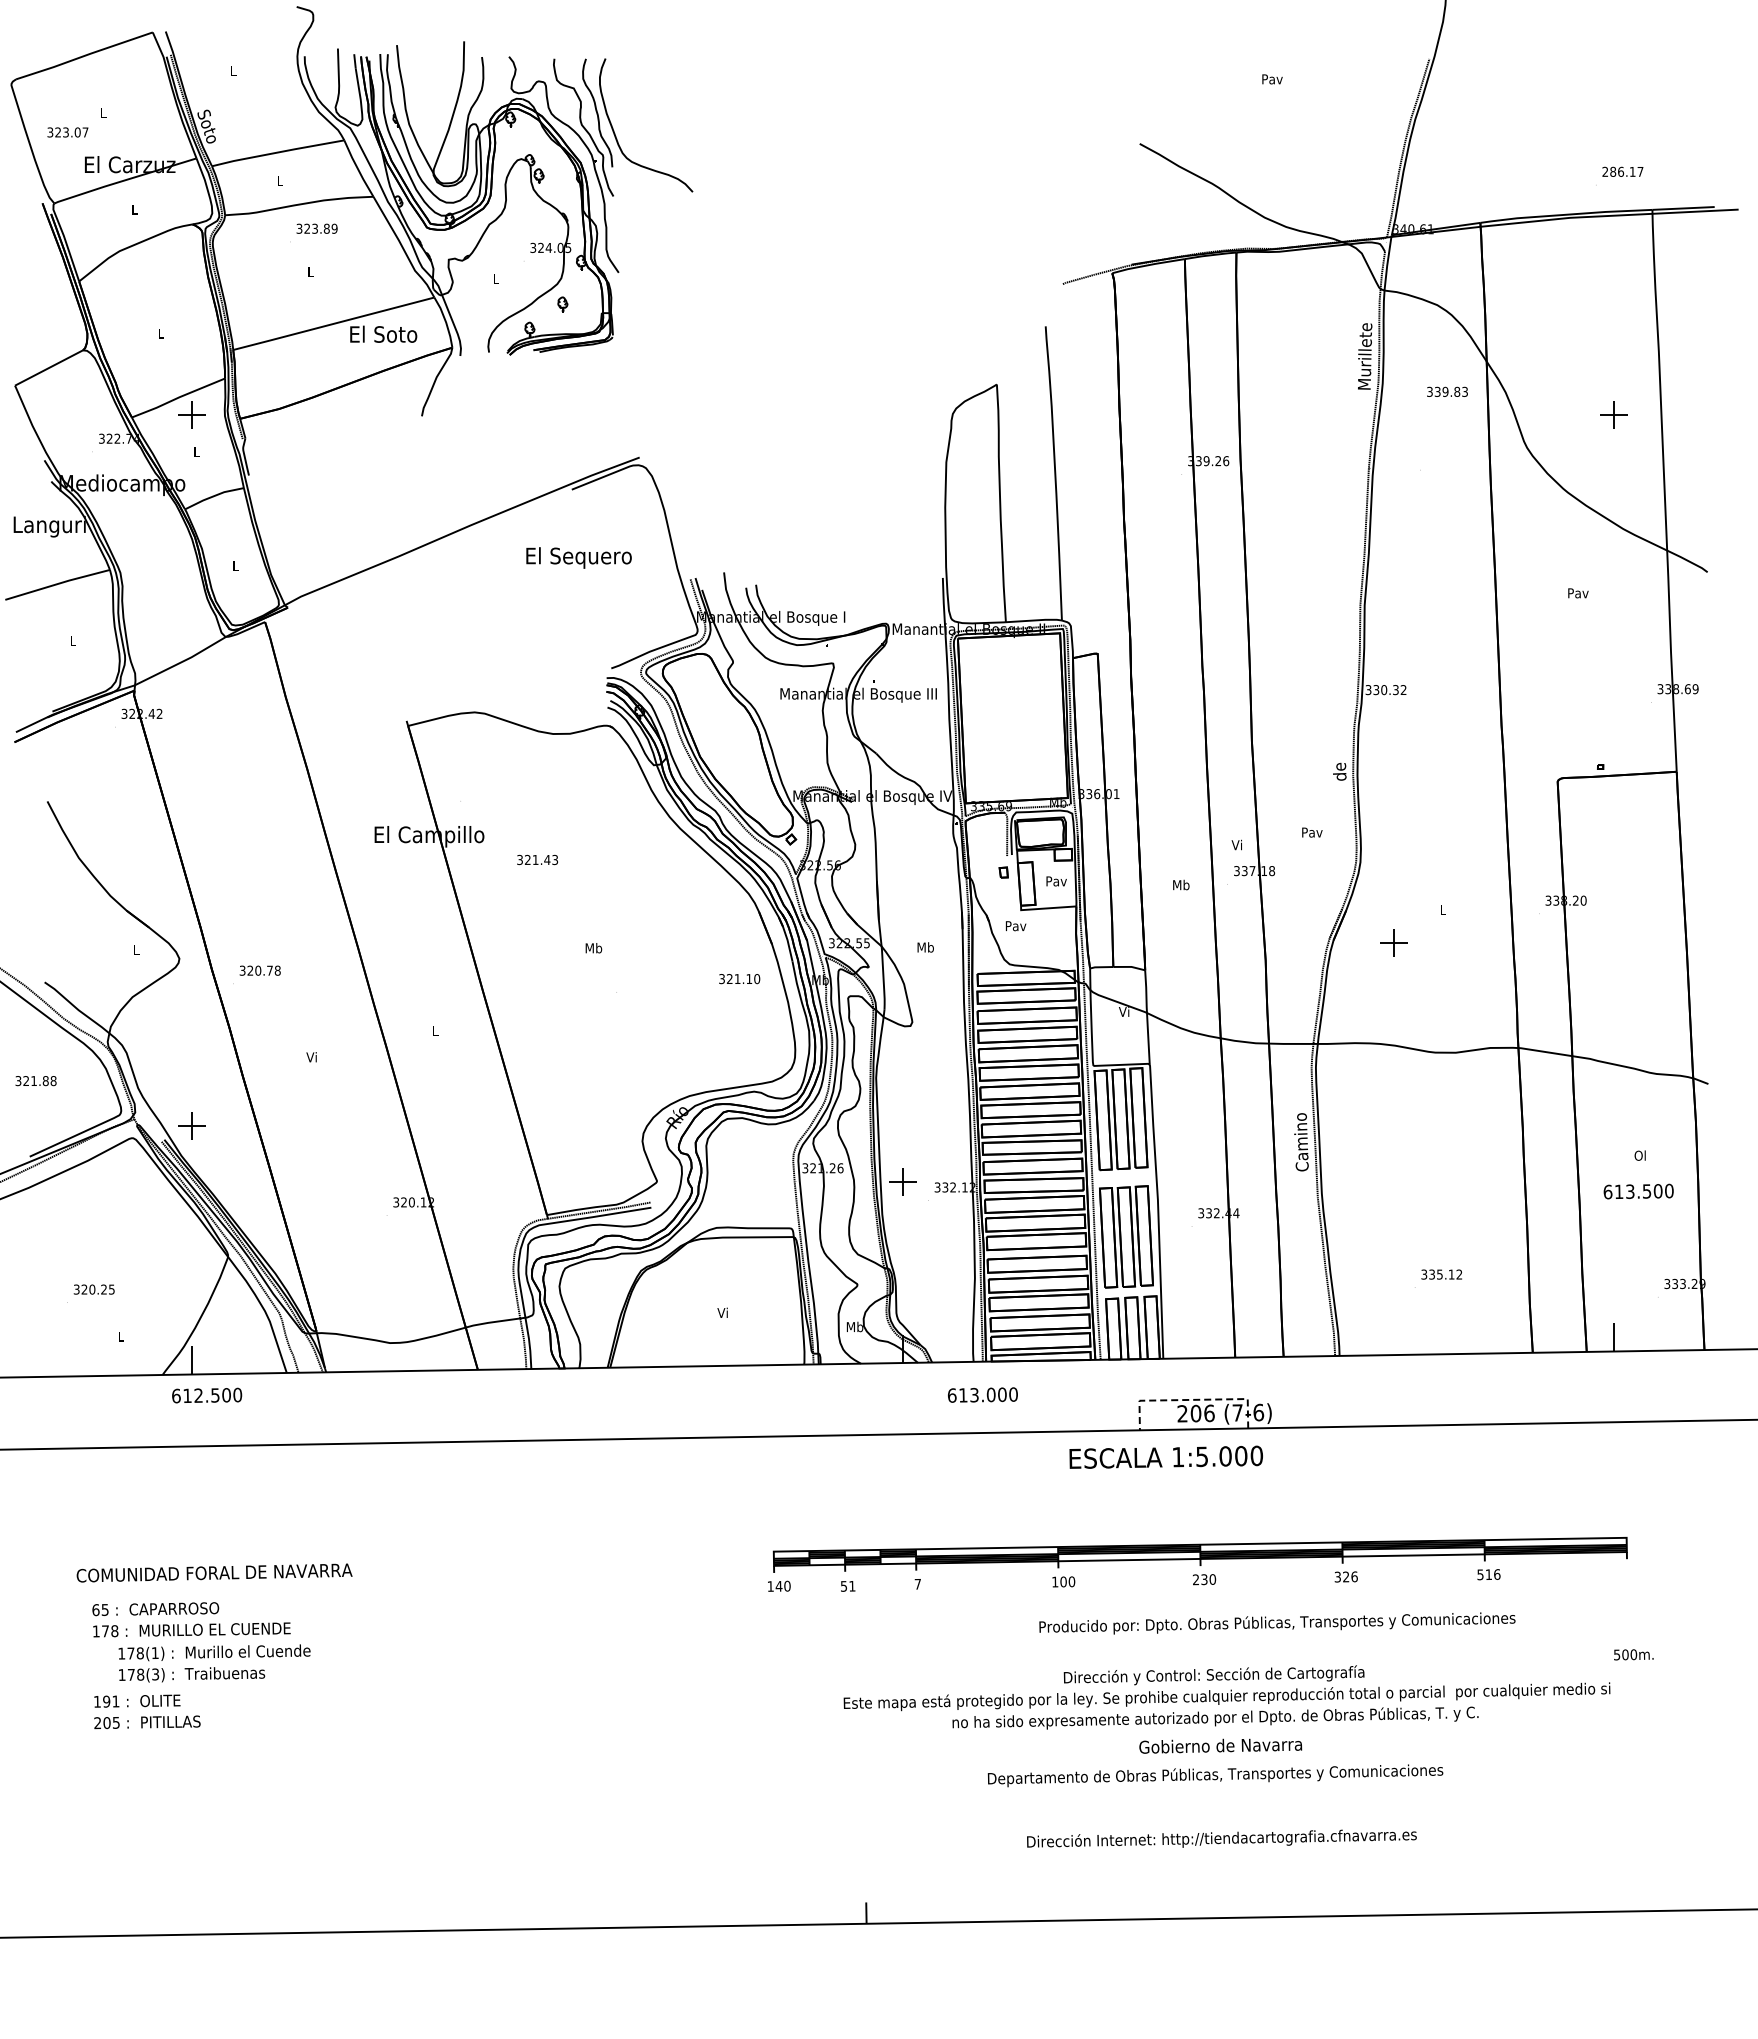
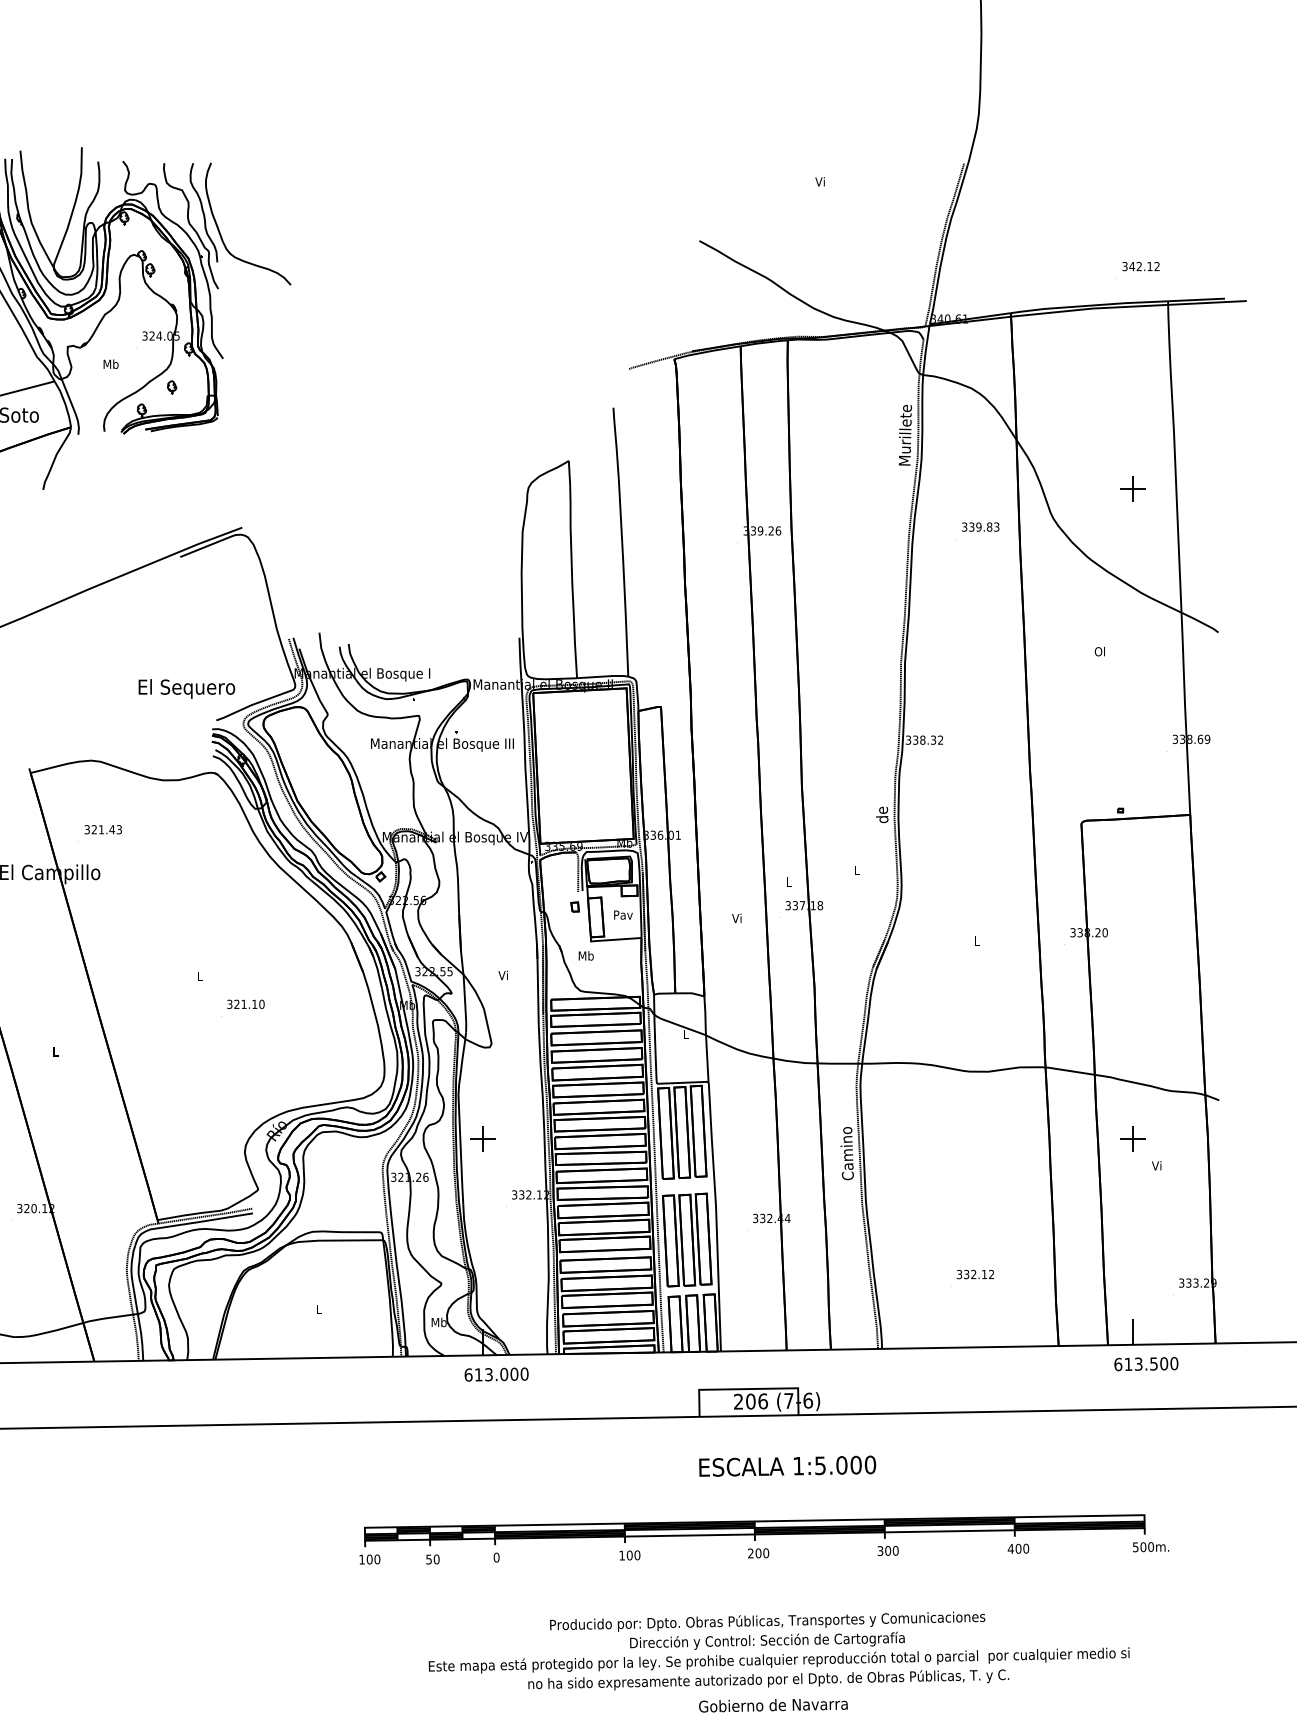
text: (1272, 79) -> (820, 182), Pav -> Vi
text: (1622, 171) -> (1140, 266), 286.17 -> 342.12
text: (496, 278) -> (111, 364), L -> Mb
text: (1447, 391) -> (980, 526), moved
text: (578, 557) -> (186, 688), moved
text: (1578, 593) -> (1100, 651), Pav -> Ol
text: (1384, 689) -> (923, 739), 330.32 -> 338.32
text: (1312, 832) -> (857, 870), Pav -> L
text: (1236, 844) -> (787, 881), Vi -> L
text: (537, 859) -> (103, 829), moved
text: (1181, 884) -> (737, 917), Mb -> Vi
text: (1015, 925) -> (585, 955), Pav -> Mb
part: (1393, 942) -> (1132, 1138), moved
text: (925, 947) -> (503, 975), Mb -> Vi
text: (593, 948) -> (200, 976), Mb -> L
text: (739, 979) -> (245, 1004), moved
text: (1124, 1011) -> (685, 1034), Vi -> L
text: (1639, 1155) -> (1156, 1165), Ol -> Vi
part: (902, 1181) -> (482, 1138), moved
text: (1638, 1191) -> (1146, 1364), moved
text: (1439, 1274) -> (973, 1274), 335.12 -> 332.12
text: (722, 1312) -> (318, 1309), Vi -> L
text: (982, 1394) -> (496, 1374), moved
line: (1193, 1399) -> (748, 1388), dashed -> solid
text: (1165, 1456) -> (786, 1465), moved
text: (1488, 1574) -> (1018, 1548), 516 -> 400
text: (1350, 1576) -> (892, 1550), 326 -> 300
text: (1204, 1579) -> (758, 1553), 230 -> 200
text: (917, 1583) -> (496, 1556), 7 -> 0
text: (852, 1585) -> (436, 1558), 51 -> 50
text: (778, 1586) -> (369, 1559), 140 -> 100
text: (1277, 1623) -> (767, 1621), moved
text: (1633, 1654) -> (1150, 1546), moved

